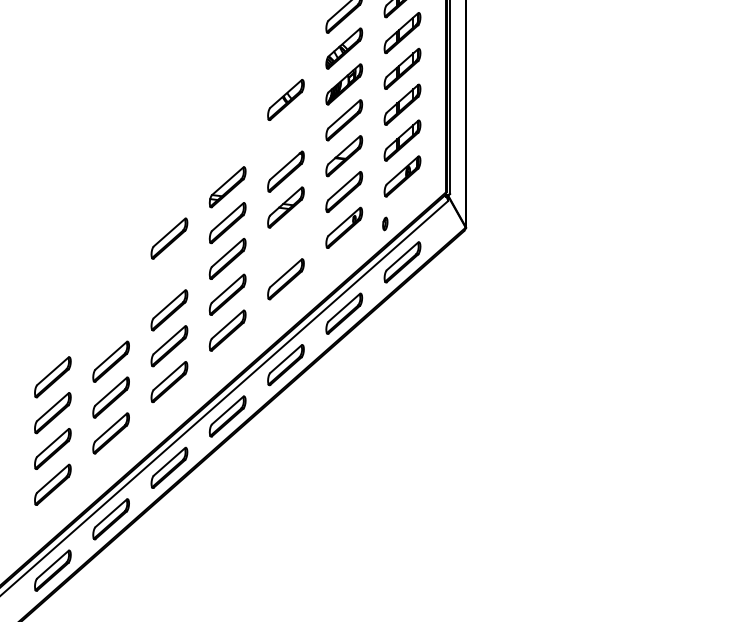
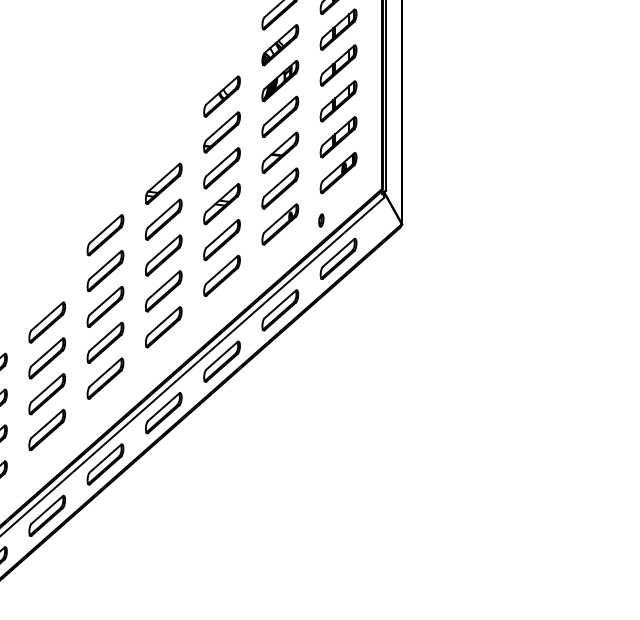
part: (285, 135) -> (221, 132), added
part: (285, 243) -> (221, 240), added
part: (169, 274) -> (105, 271), added
part: (110, 325) -> (46, 322), added

